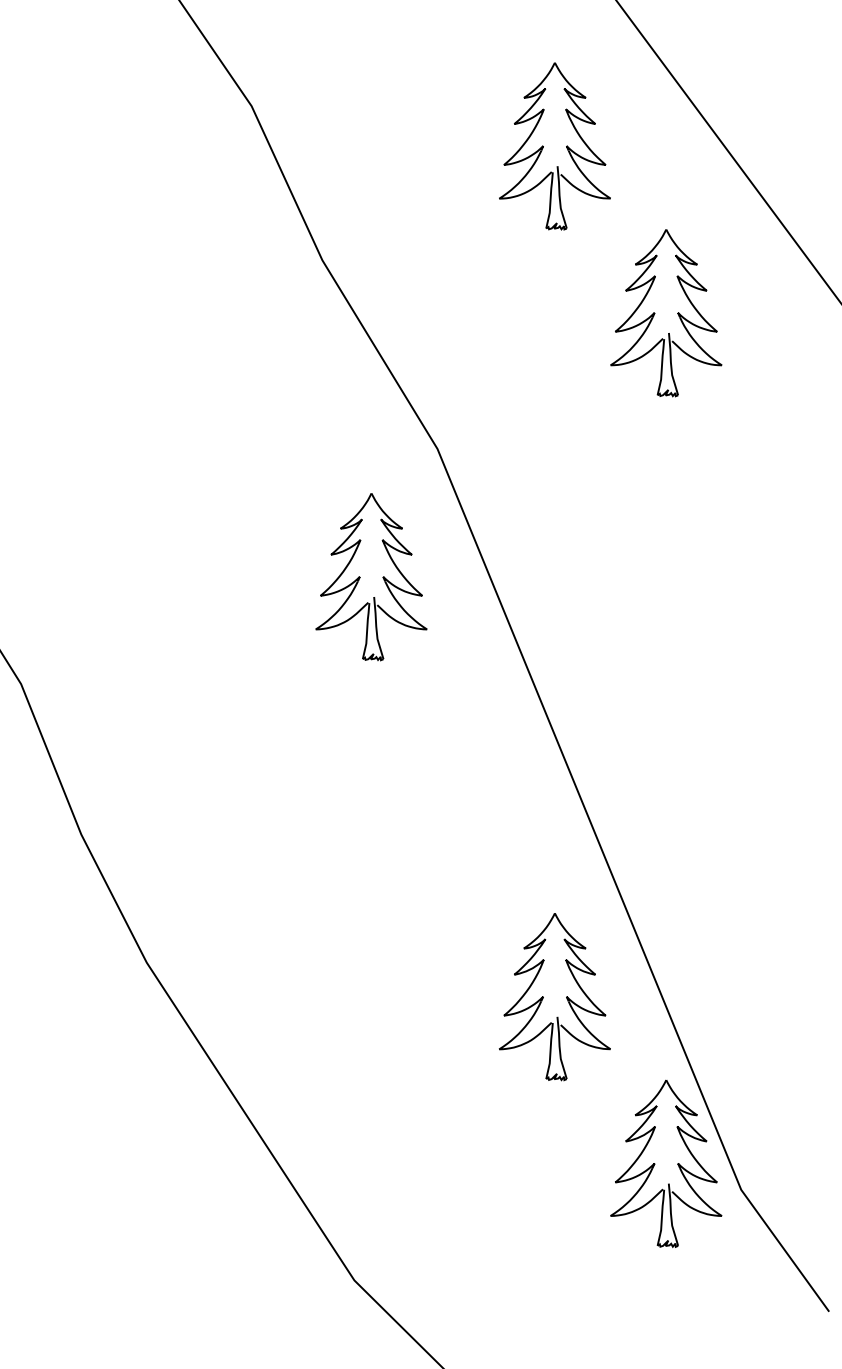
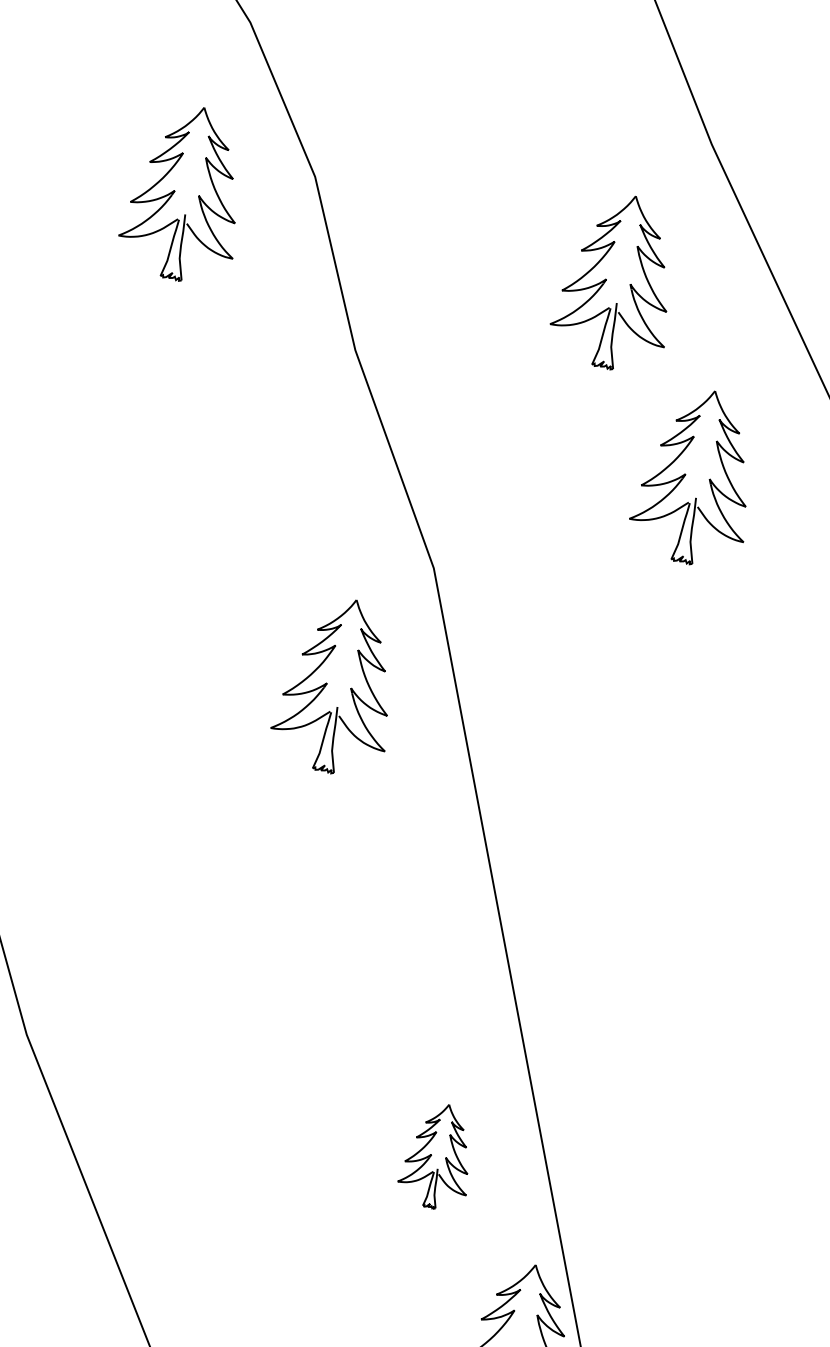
part: (134, 146) -> (186, 193), added
part: (554, 997) -> (438, 1156), size x0.6

